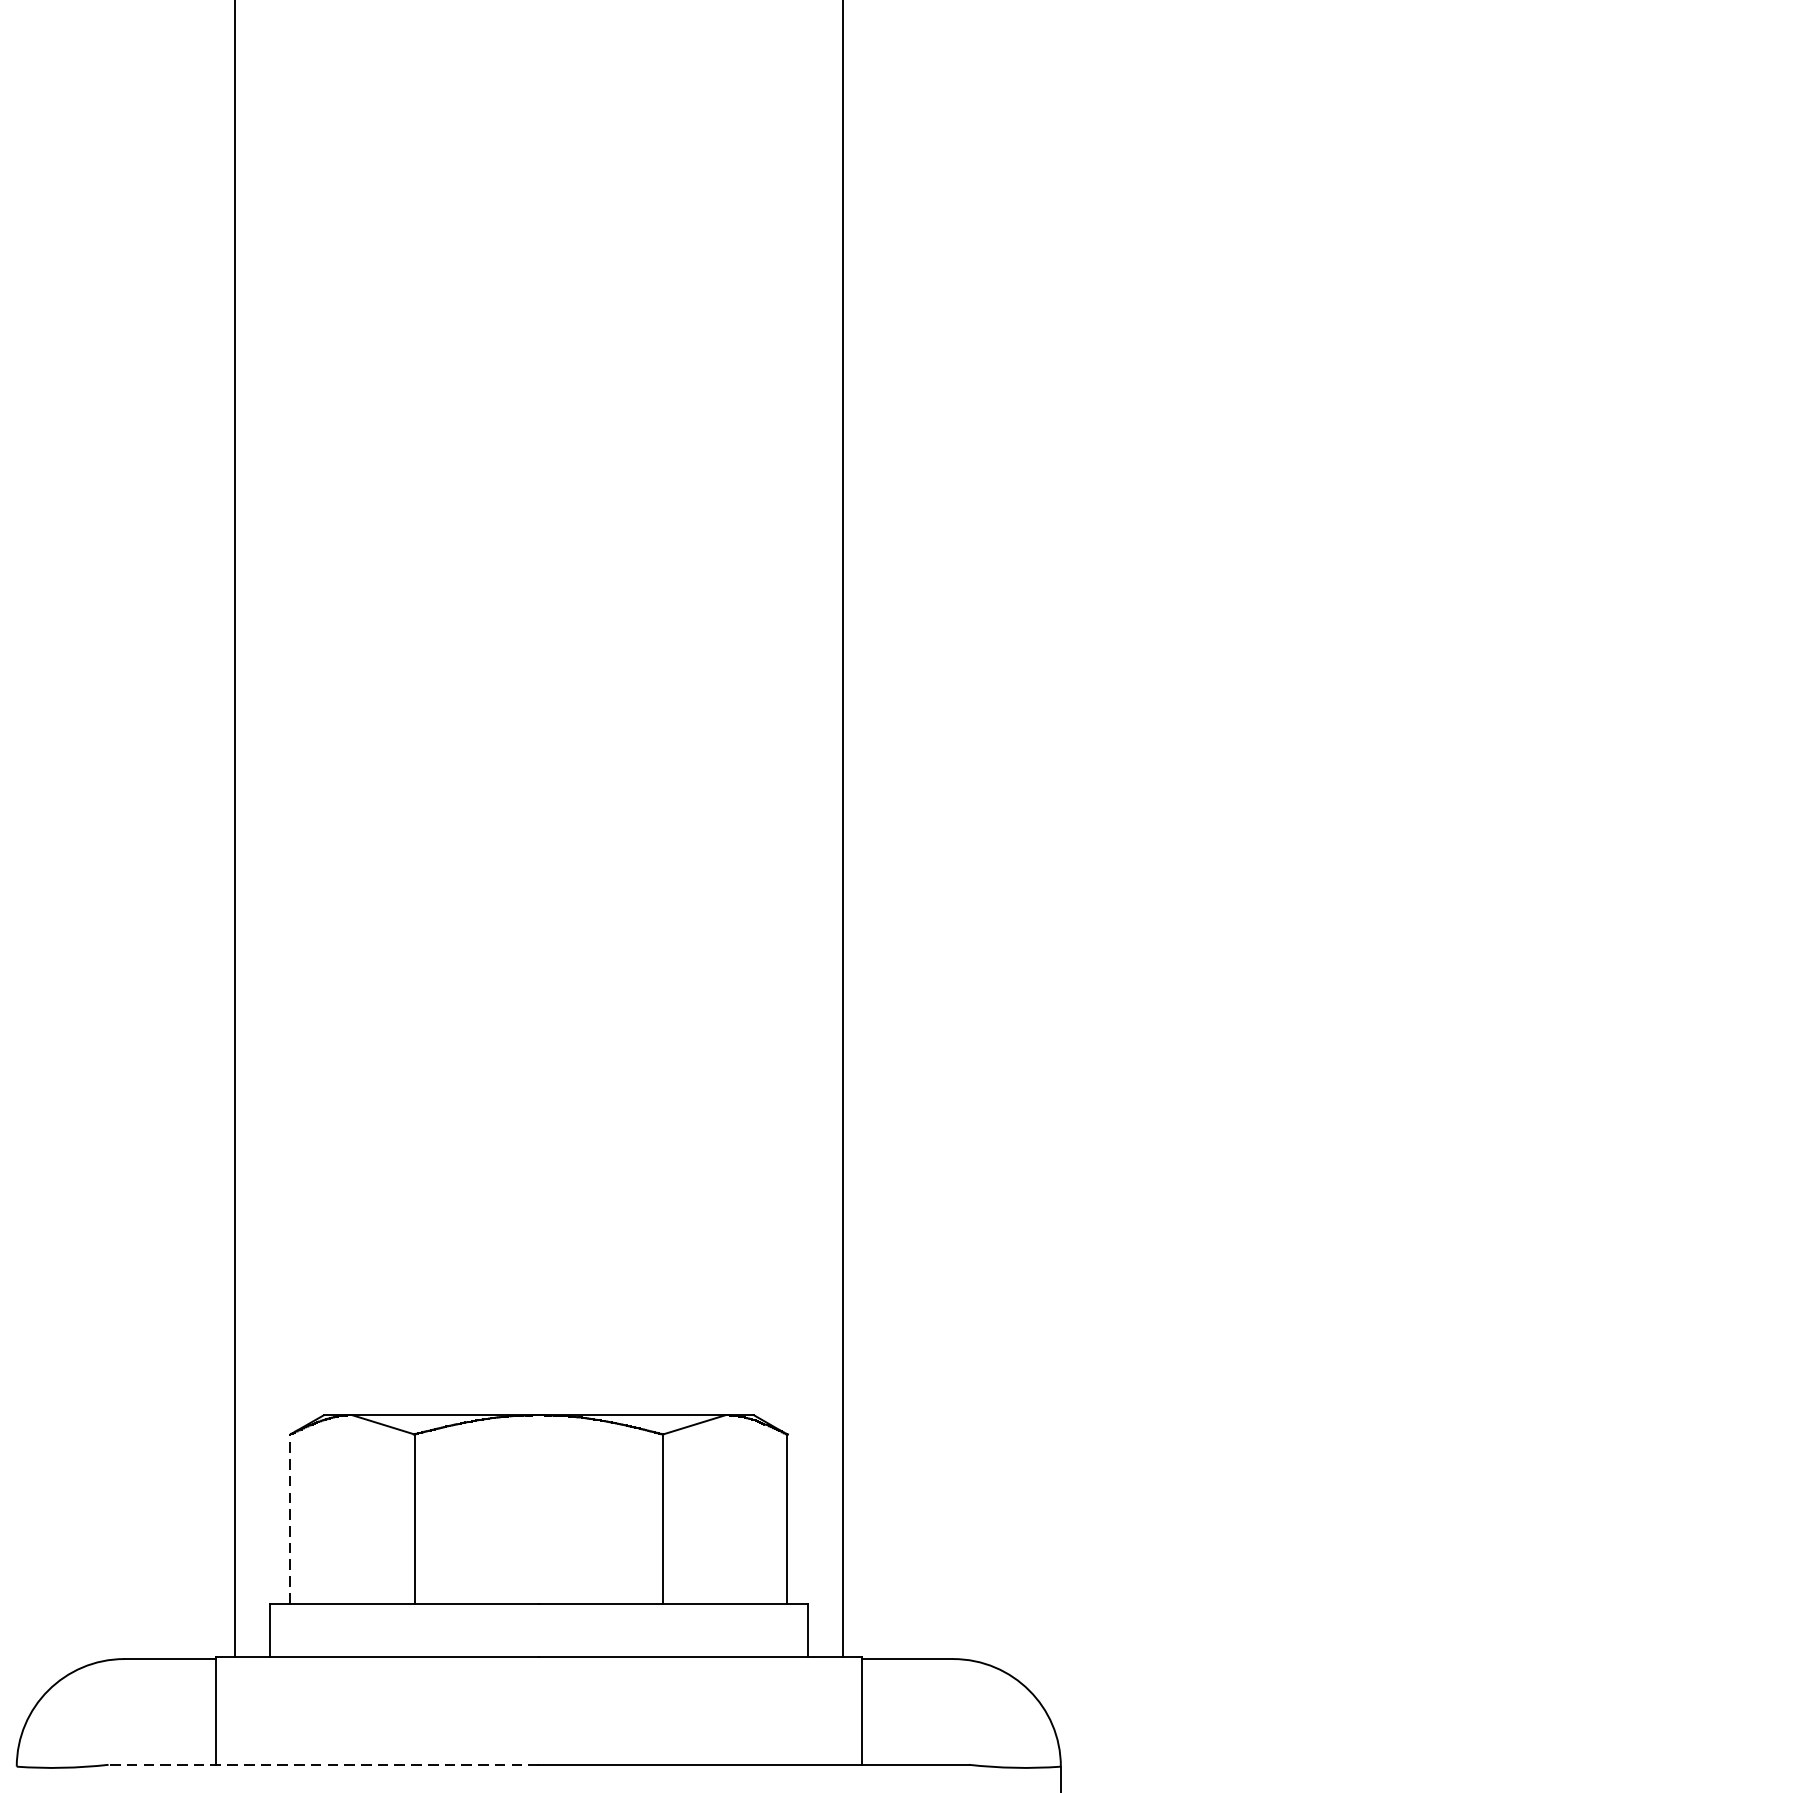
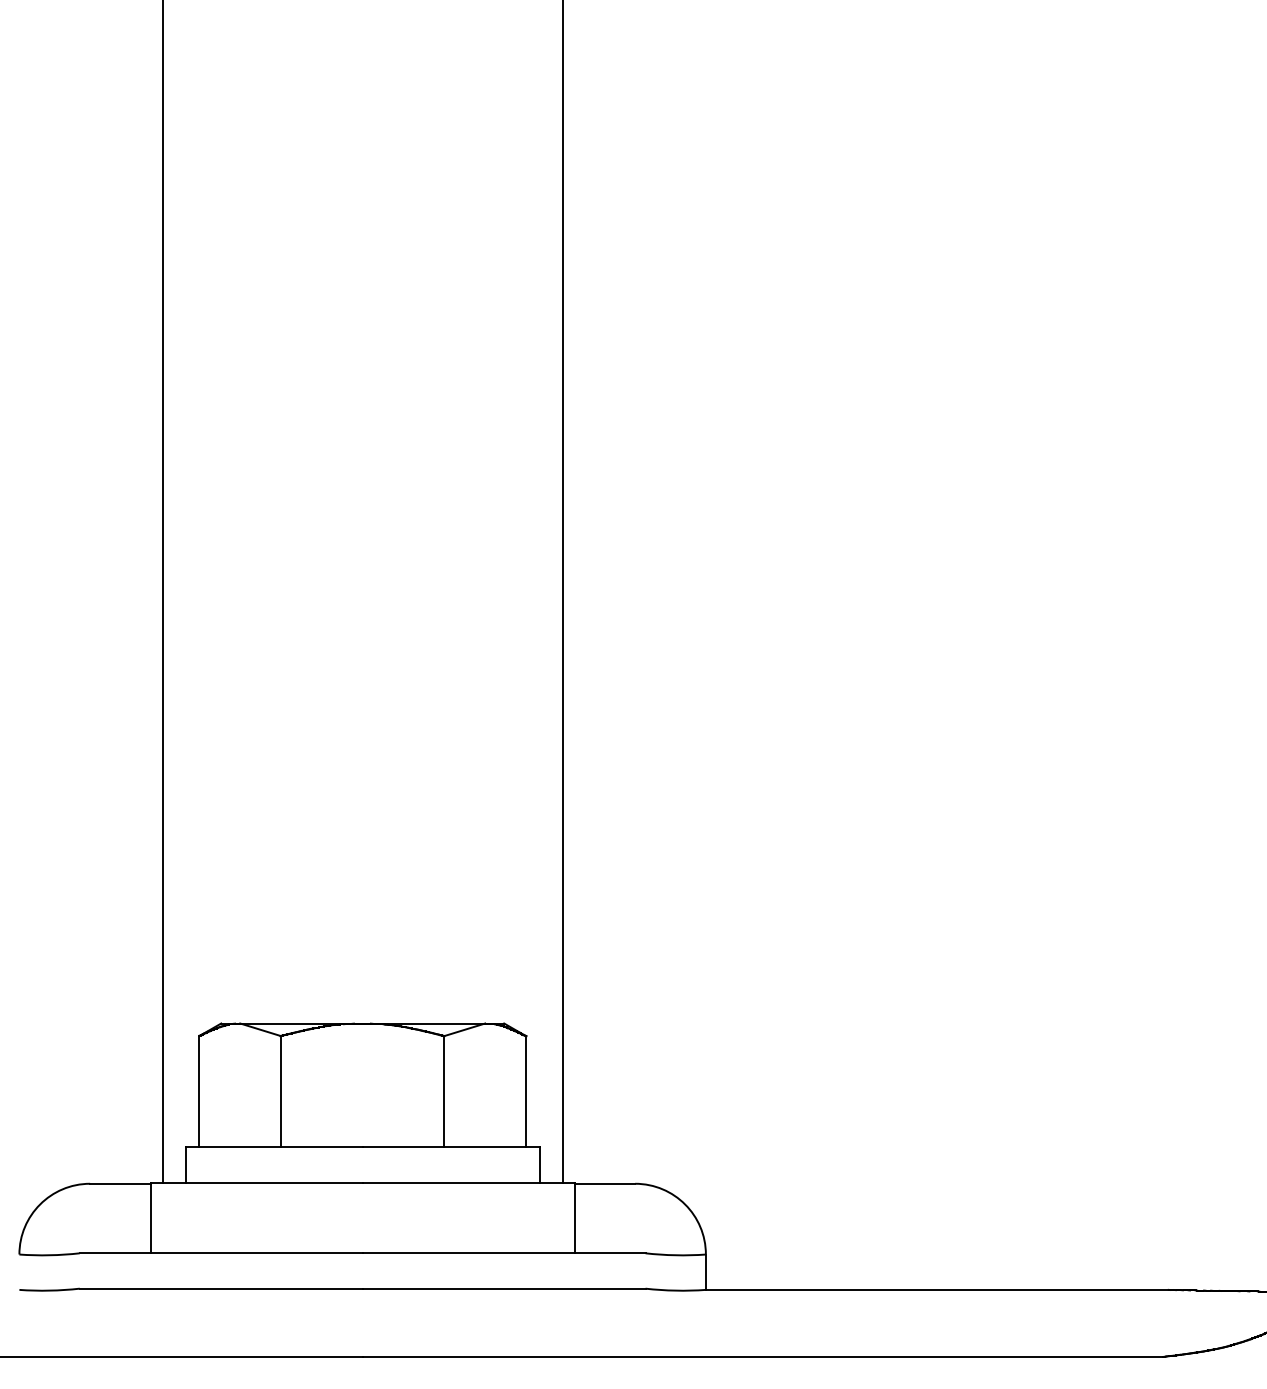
line: (290, 1518) -> (199, 1091), dashed -> solid
line: (322, 1765) -> (220, 1253), dashed -> solid

